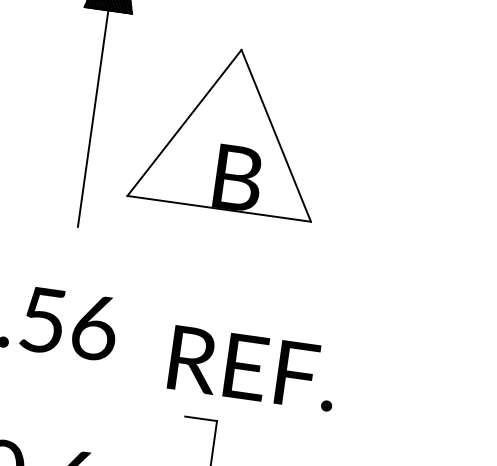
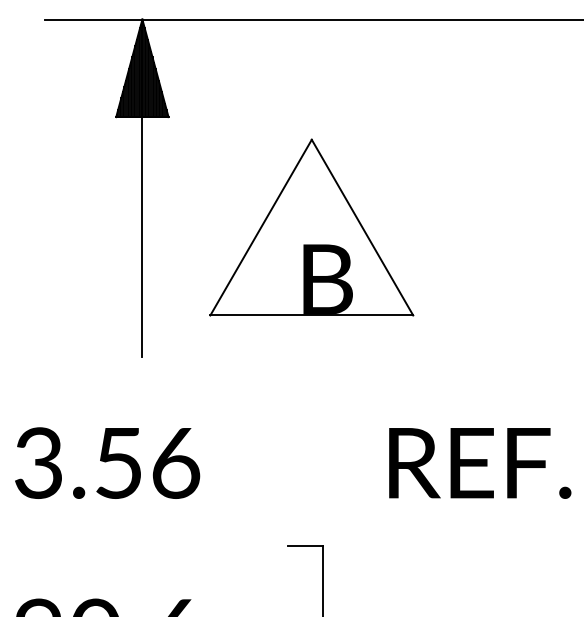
part: (230, 129) -> (311, 227), moved
text: (253, 368) -> (480, 463), moved

